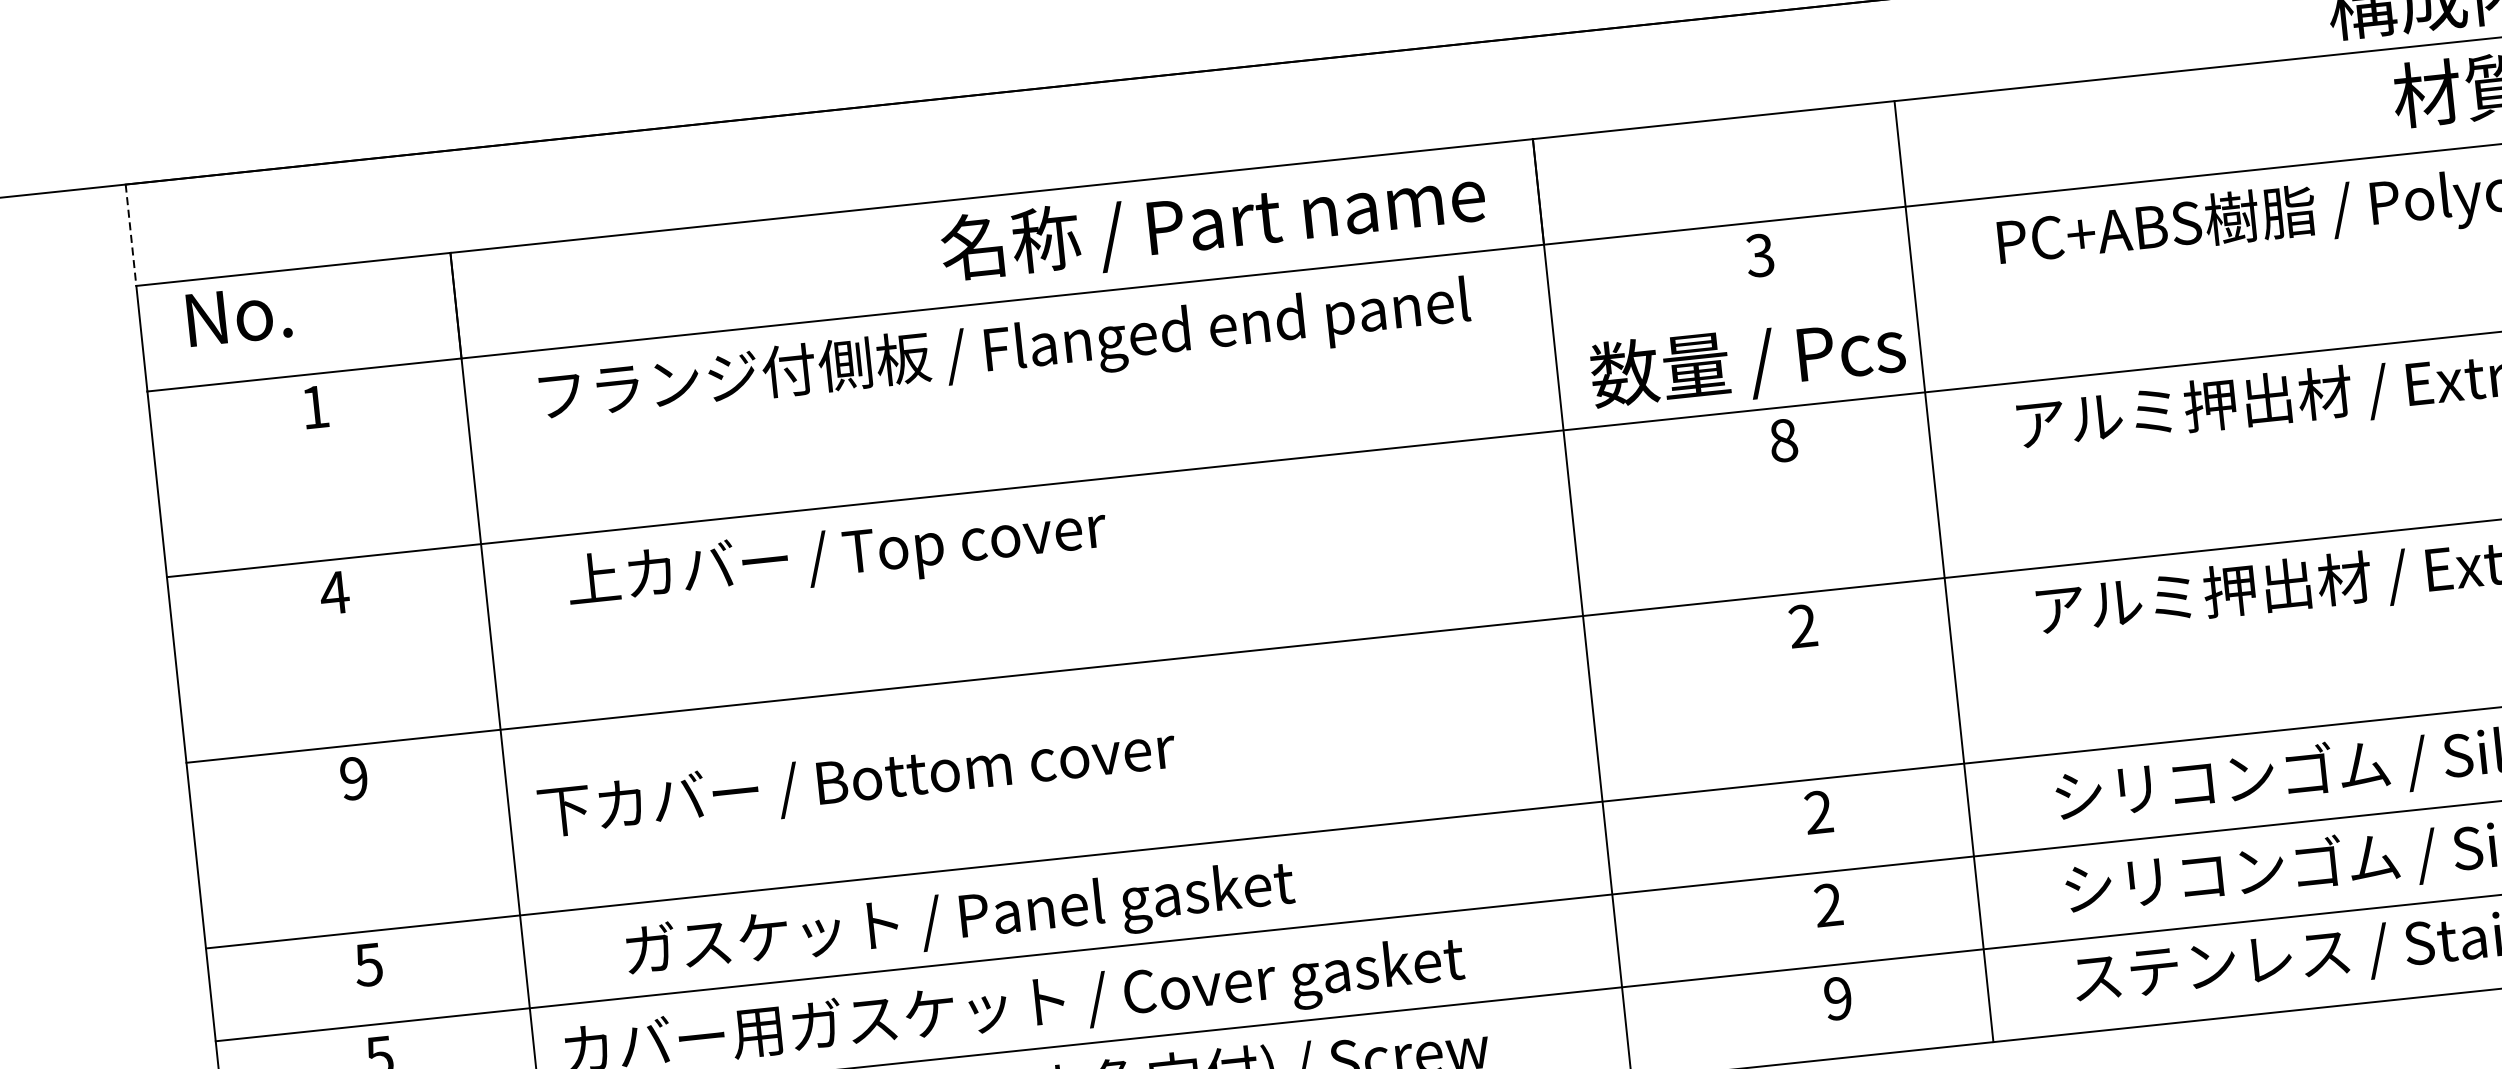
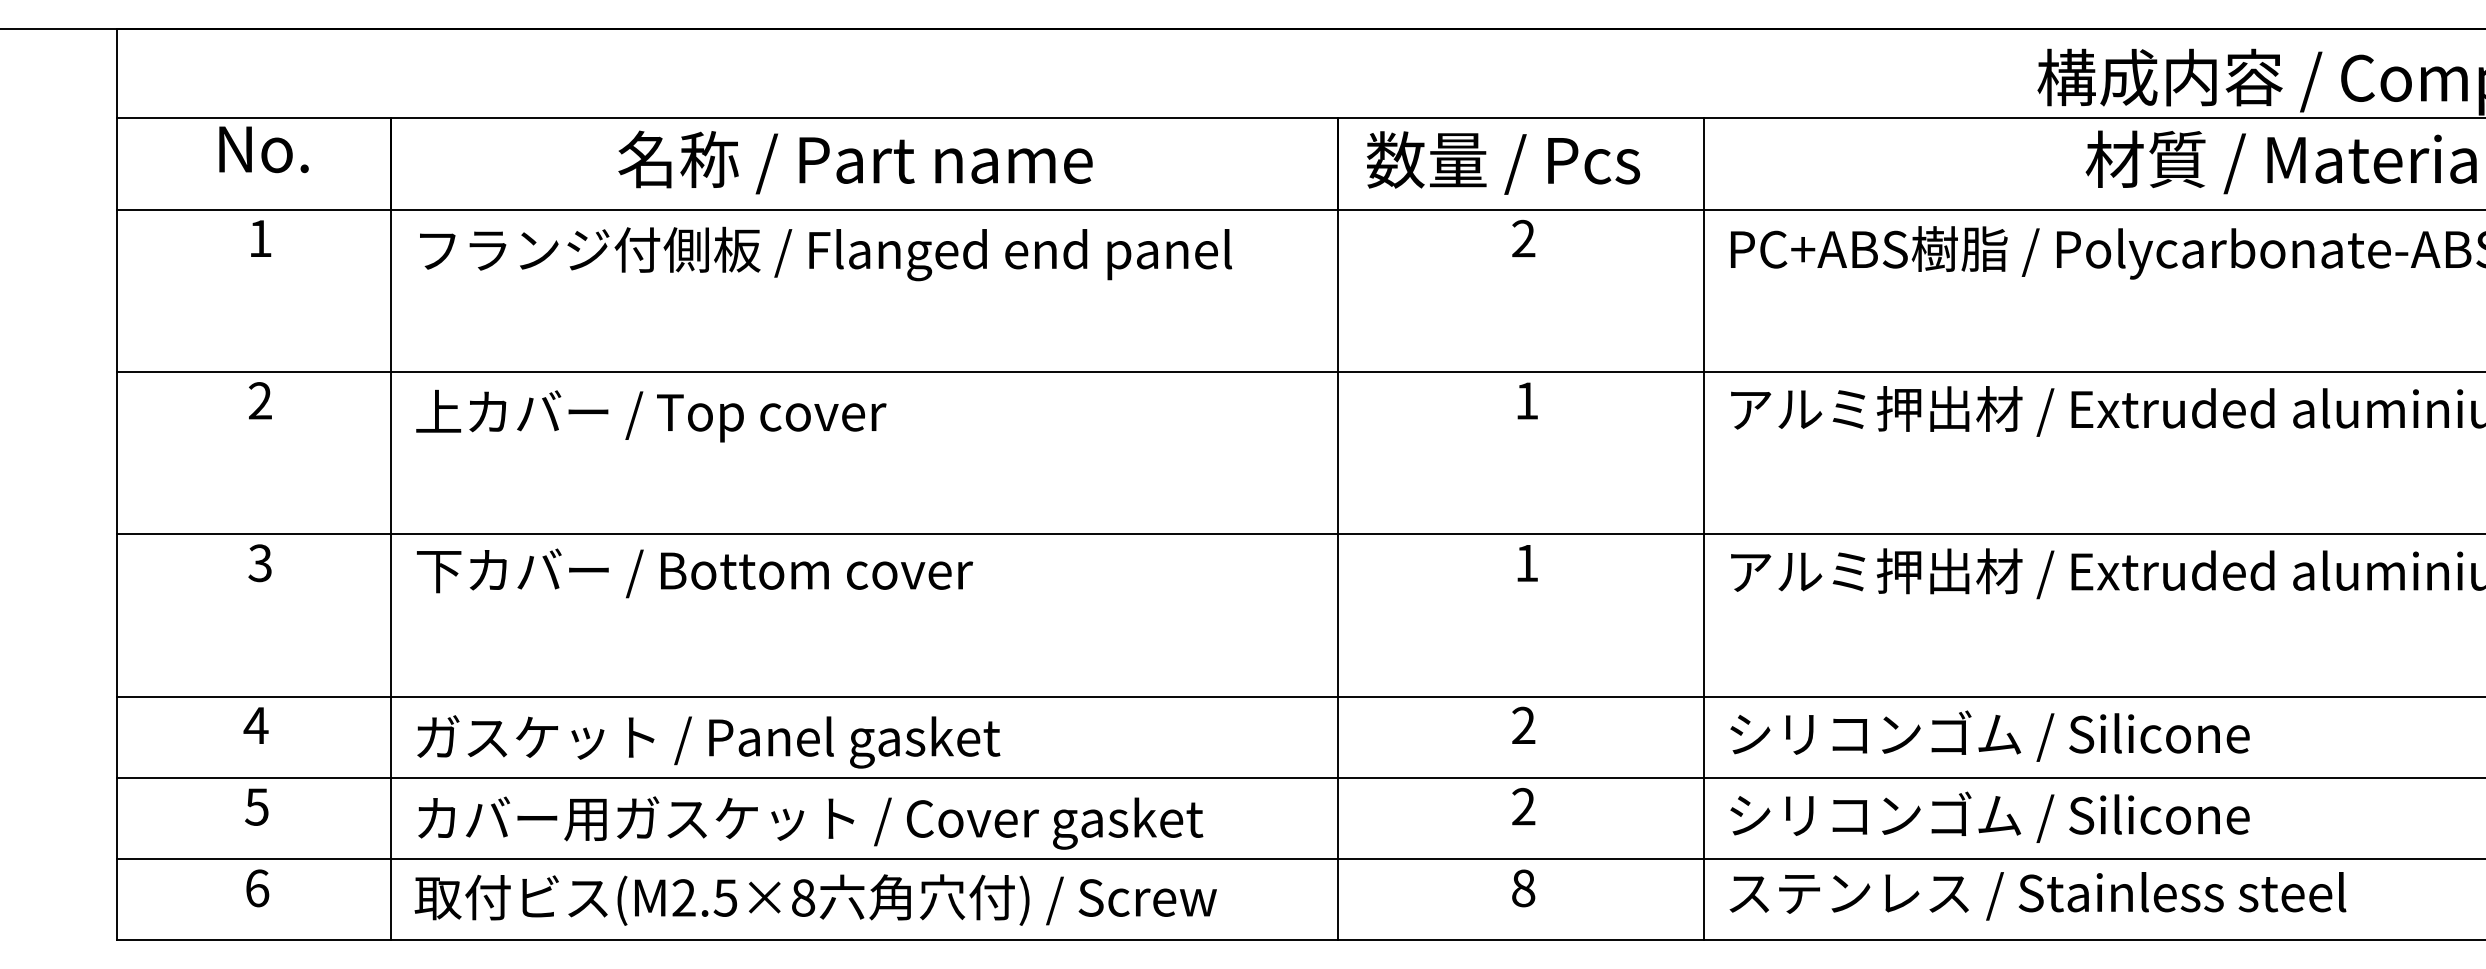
text: (1213, 224) -> (855, 162), moved
line: (130, 235) -> (116, 73), dashed -> solid
text: (1760, 255) -> (1523, 238), 3 -> 2
text: (238, 315) -> (263, 149), moved
text: (1005, 351) -> (826, 253), moved
text: (1748, 362) -> (1503, 162), moved
text: (1782, 440) -> (1526, 400), 8 -> 1
text: (837, 556) -> (651, 415), moved
line: (1943, 571) -> (1703, 528), moved
text: (333, 592) -> (259, 400), 4 -> 2
text: (1802, 625) -> (1526, 562), 2 -> 1
text: (353, 778) -> (259, 563), 9 -> 3
text: (857, 782) -> (695, 573), moved
text: (960, 921) -> (708, 741), moved
text: (368, 964) -> (255, 725), 5 -> 4
text: (1838, 998) -> (1523, 888), 9 -> 8

